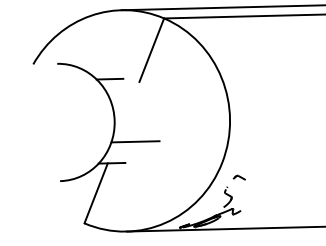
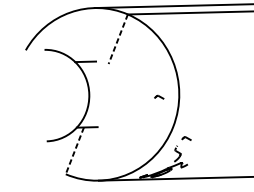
line: (151, 50) -> (118, 39), solid -> dashed
part: (203, 124) -> (158, 97), added
line: (135, 141) -> (105, 110), removed
line: (95, 193) -> (74, 150), solid -> dashed

